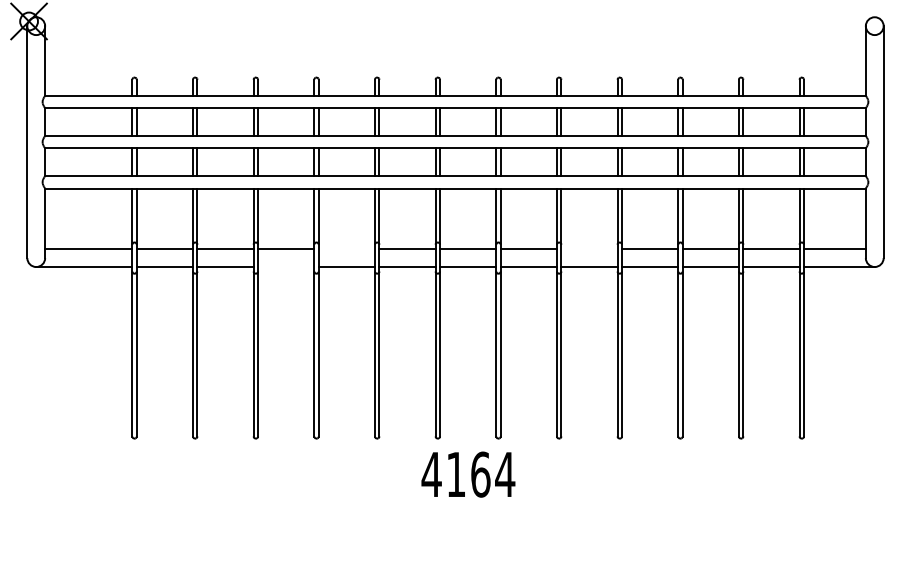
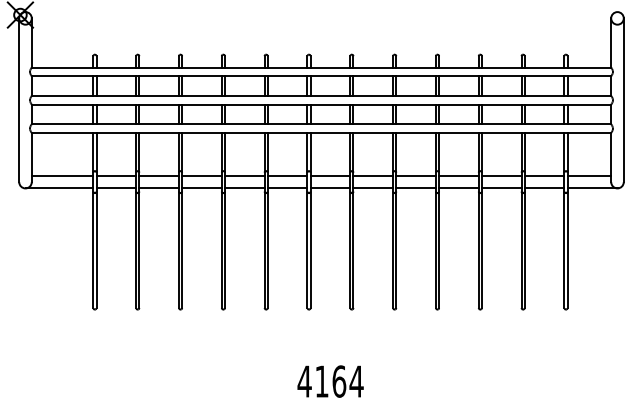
line: (346, 249) -> (244, 176), added
line: (589, 249) -> (416, 176), added
line: (286, 267) -> (202, 188), added
text: (468, 474) -> (330, 381), moved

